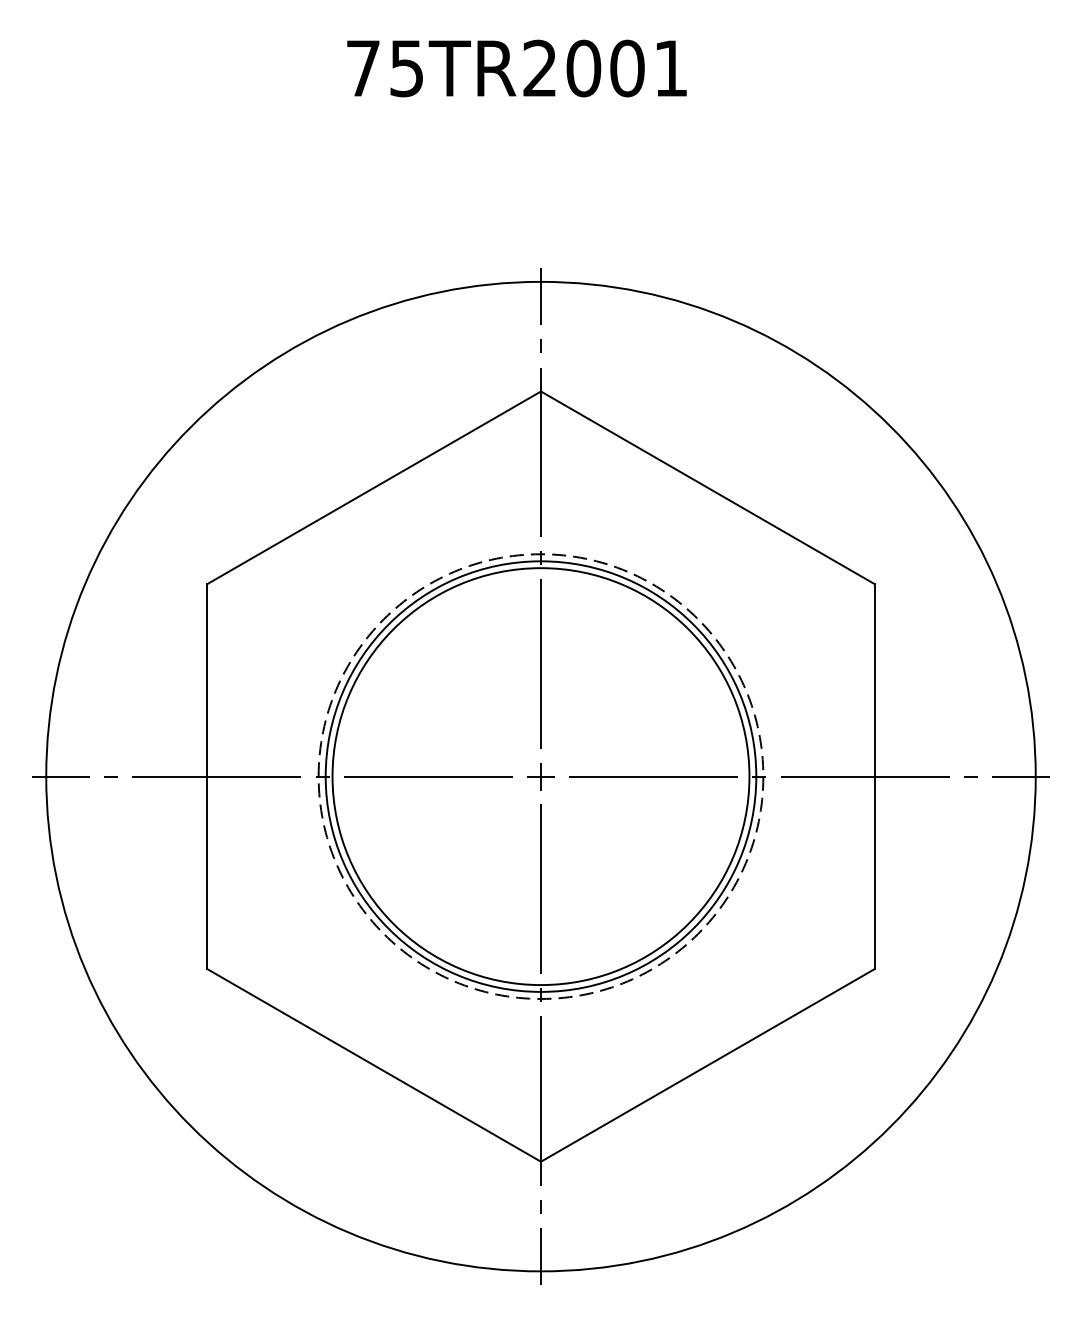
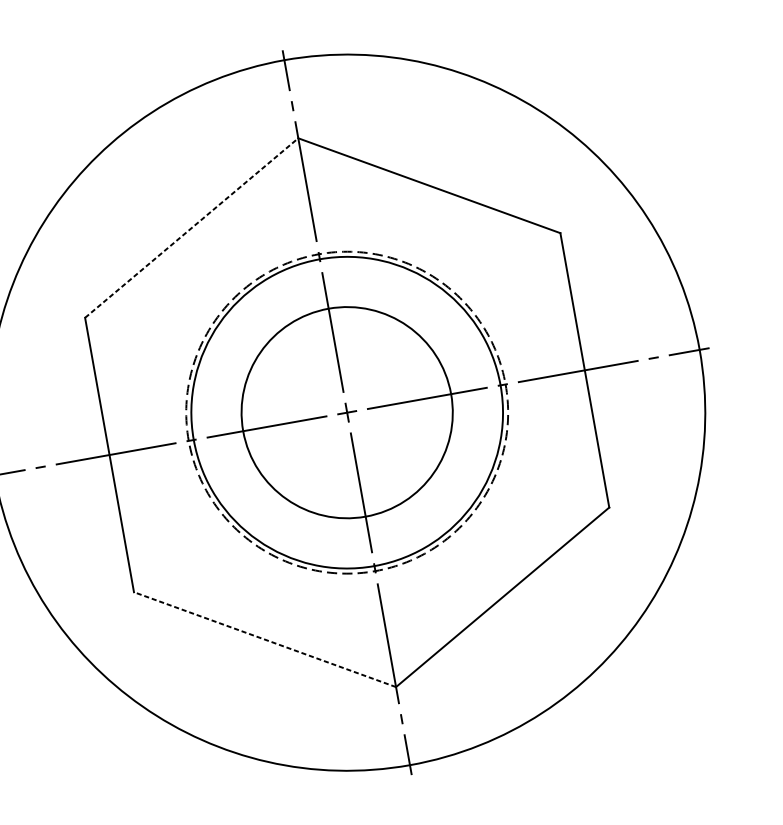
line: (374, 487) -> (191, 227), solid -> dashed
circle: (540, 776) -> (346, 412), size x0.7
line: (374, 1065) -> (265, 639), solid -> dashed

